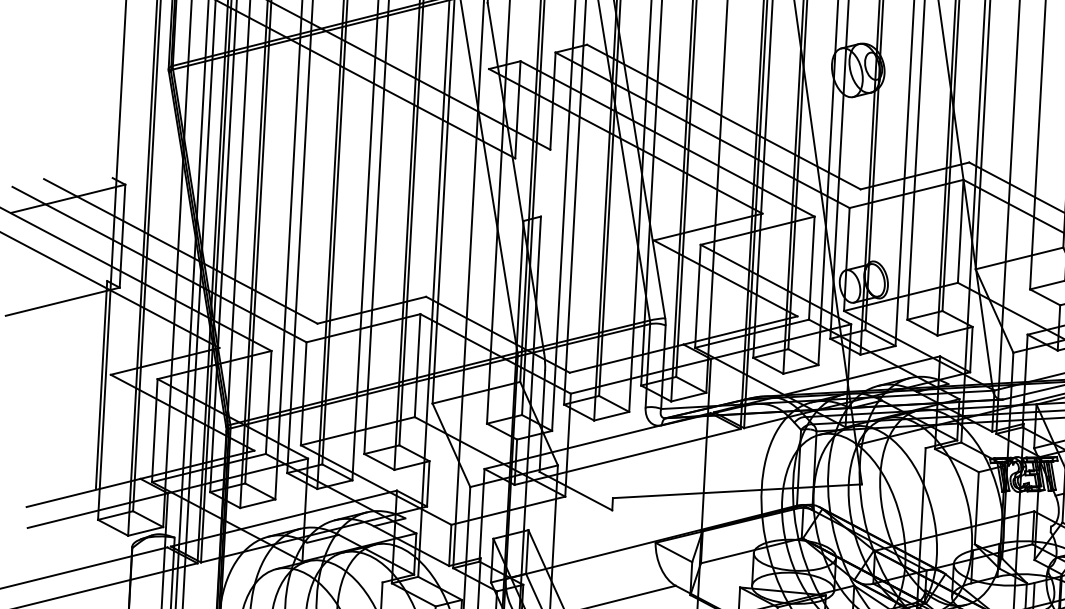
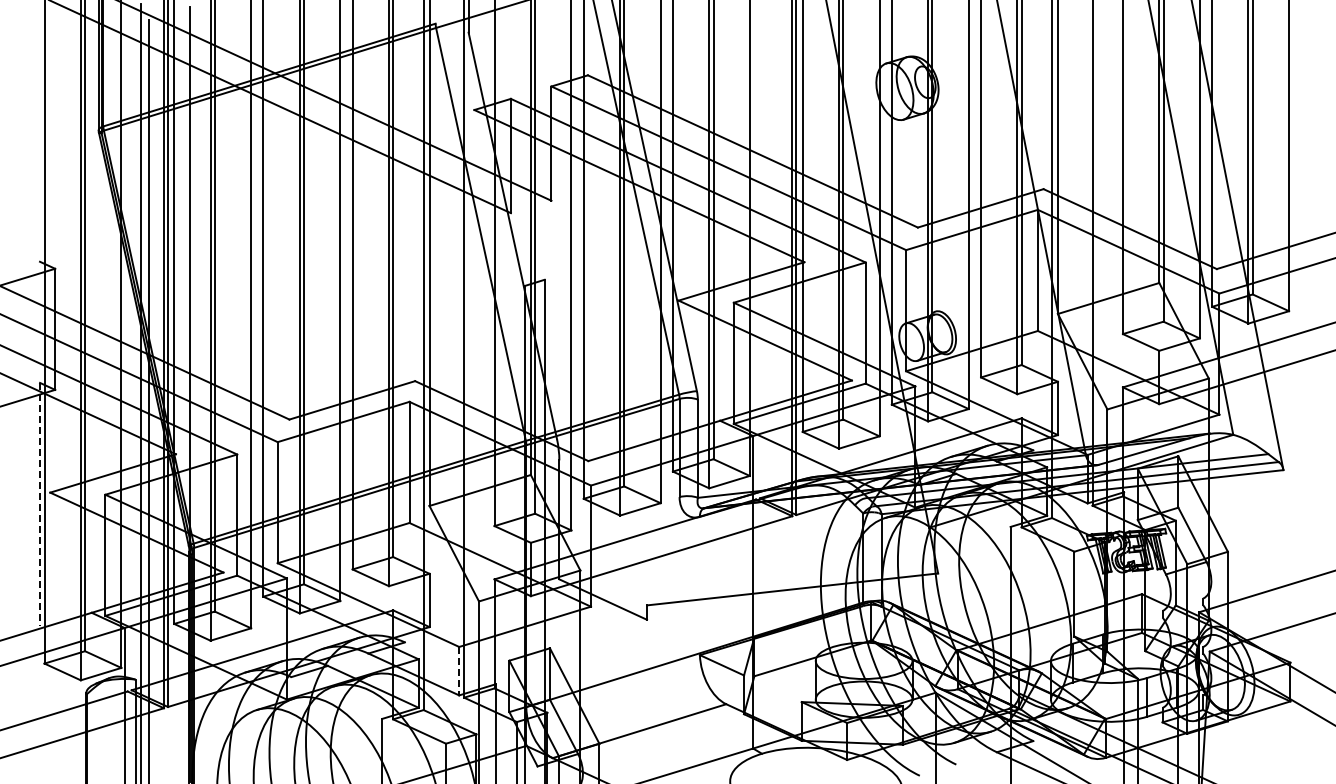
line: (101, 384) -> (40, 504), solid -> dashed
line: (450, 545) -> (459, 671), solid -> dashed

